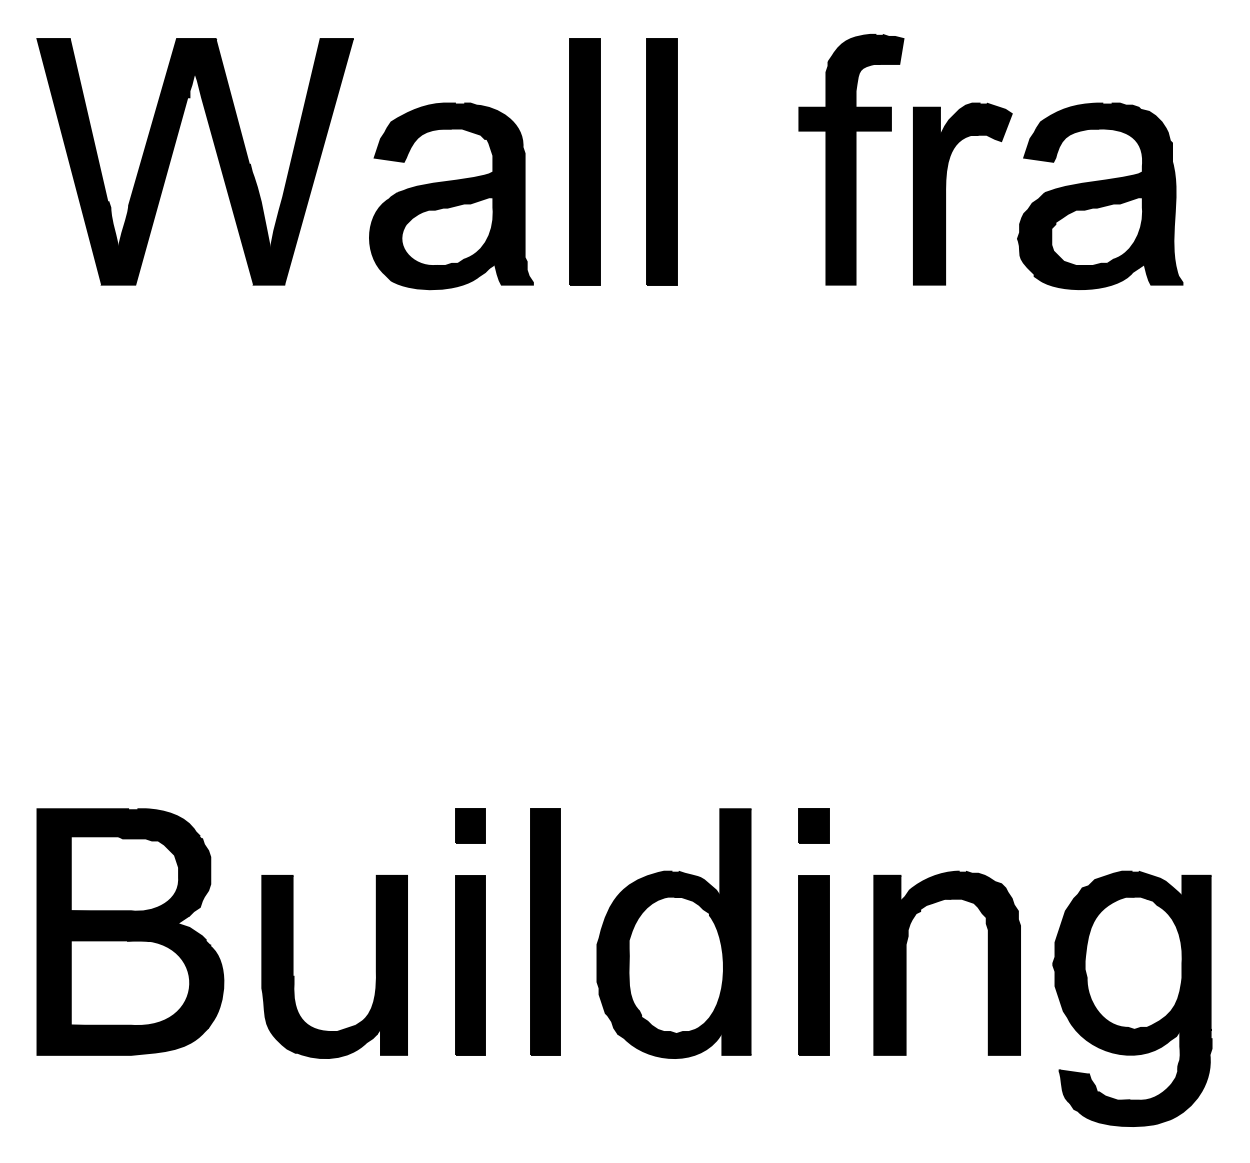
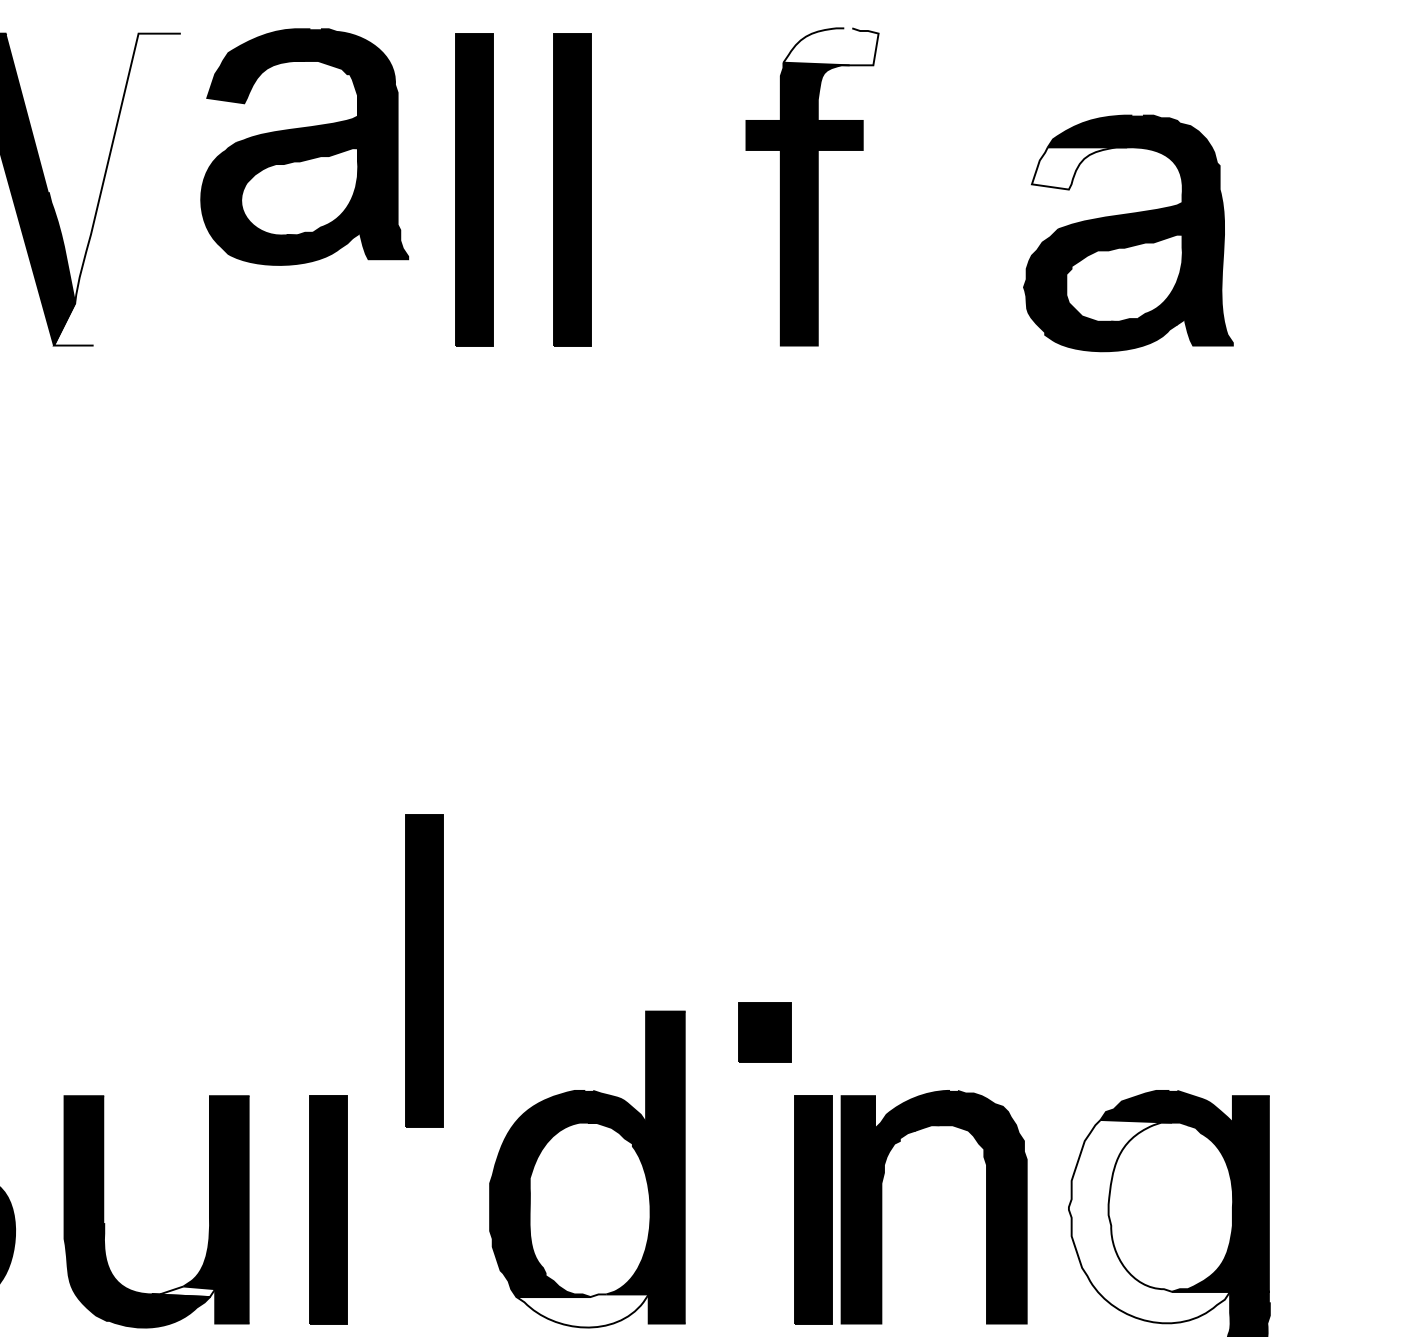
fill: (865, 48) -> (830, 45), removed
fill: (1061, 144) -> (1079, 167), removed
fill: (303, 161) -> (116, 189), removed
part: (945, 193) -> (932, 229), removed
part: (451, 196) -> (304, 147), moved
part: (470, 825) -> (328, 1032), removed
part: (813, 825) -> (764, 1032), size x1.4
part: (545, 931) -> (424, 970), moved
part: (813, 965) -> (812, 1210), moved
fill: (1132, 974) -> (1169, 1221), removed
fill: (355, 1029) -> (182, 1291), removed
fill: (670, 1044) -> (582, 1310), removed

